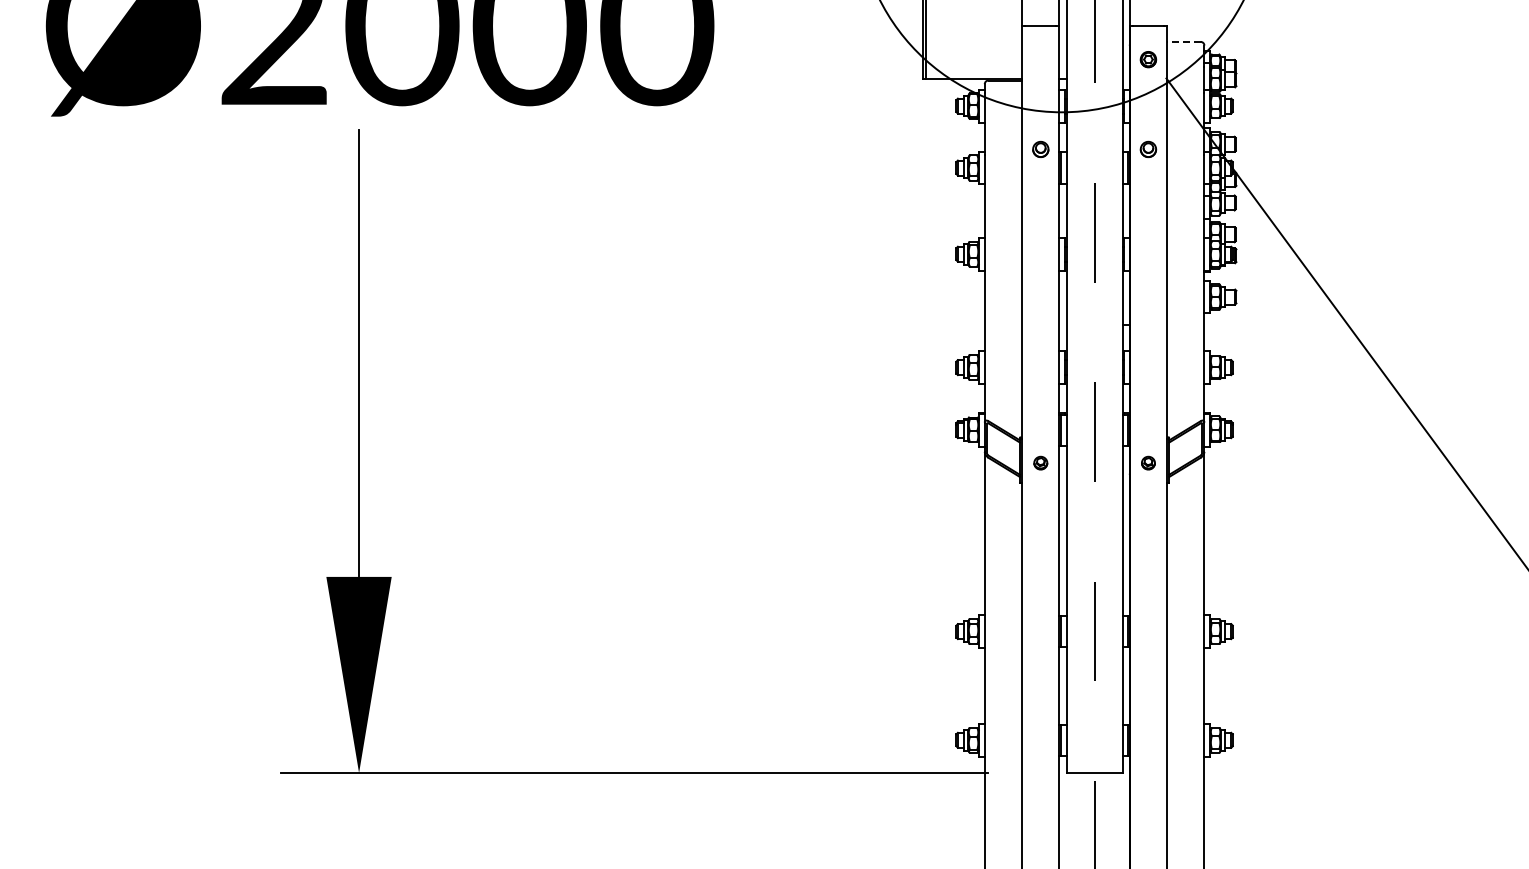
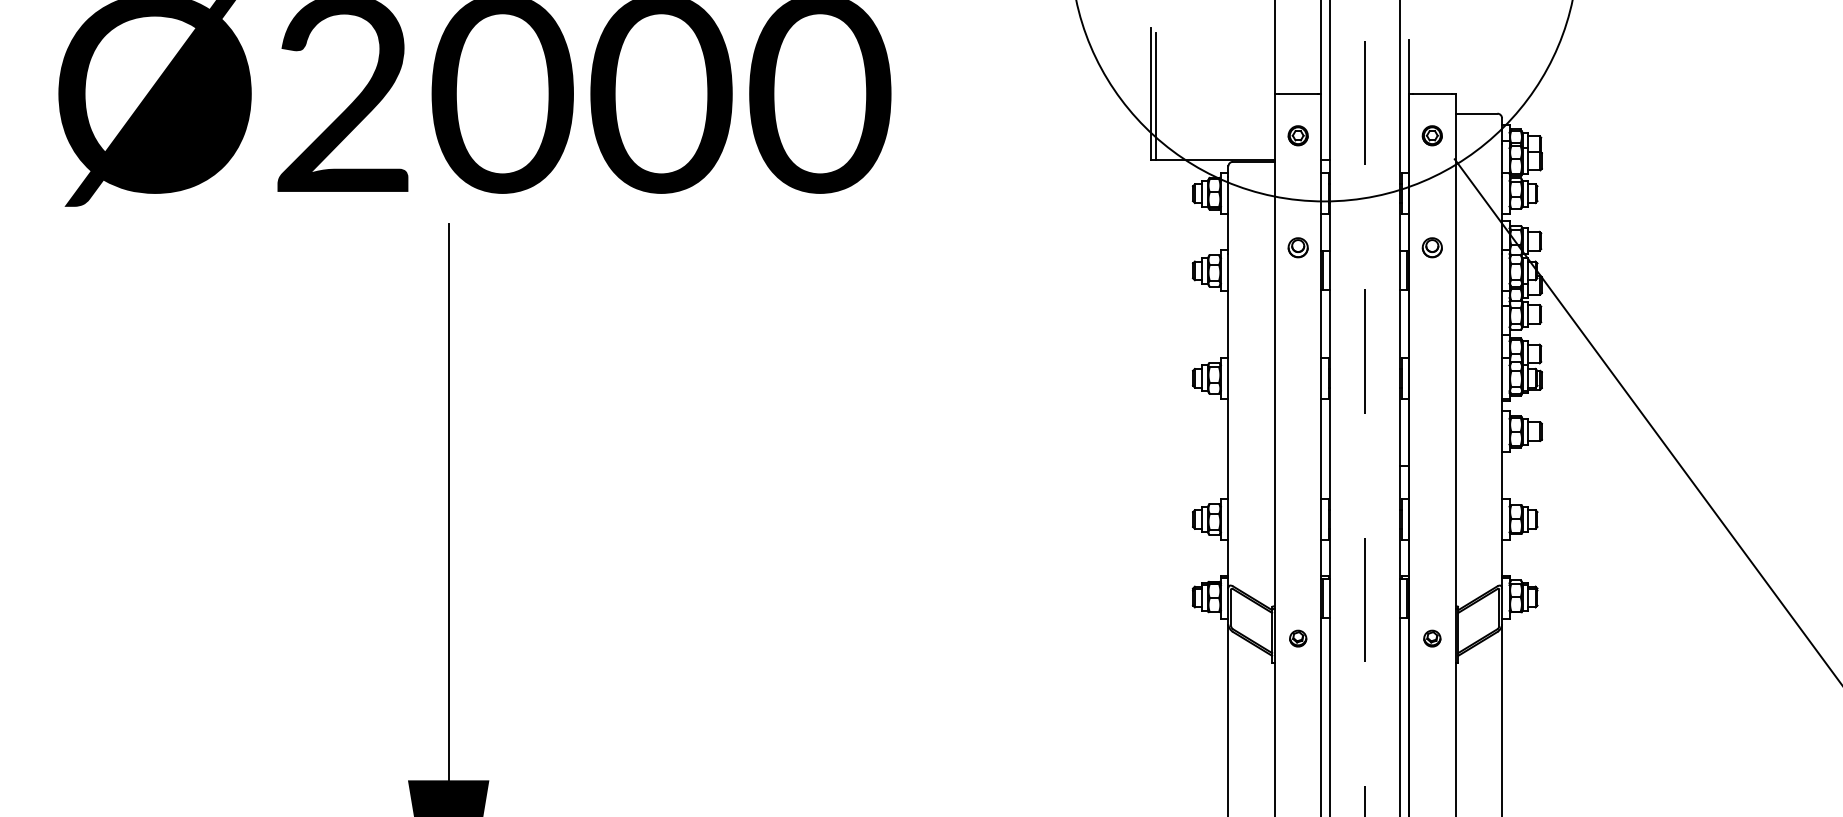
line: (1183, 41) -> (1476, 113), dashed -> solid
part: (1040, 59) -> (1297, 135), added

